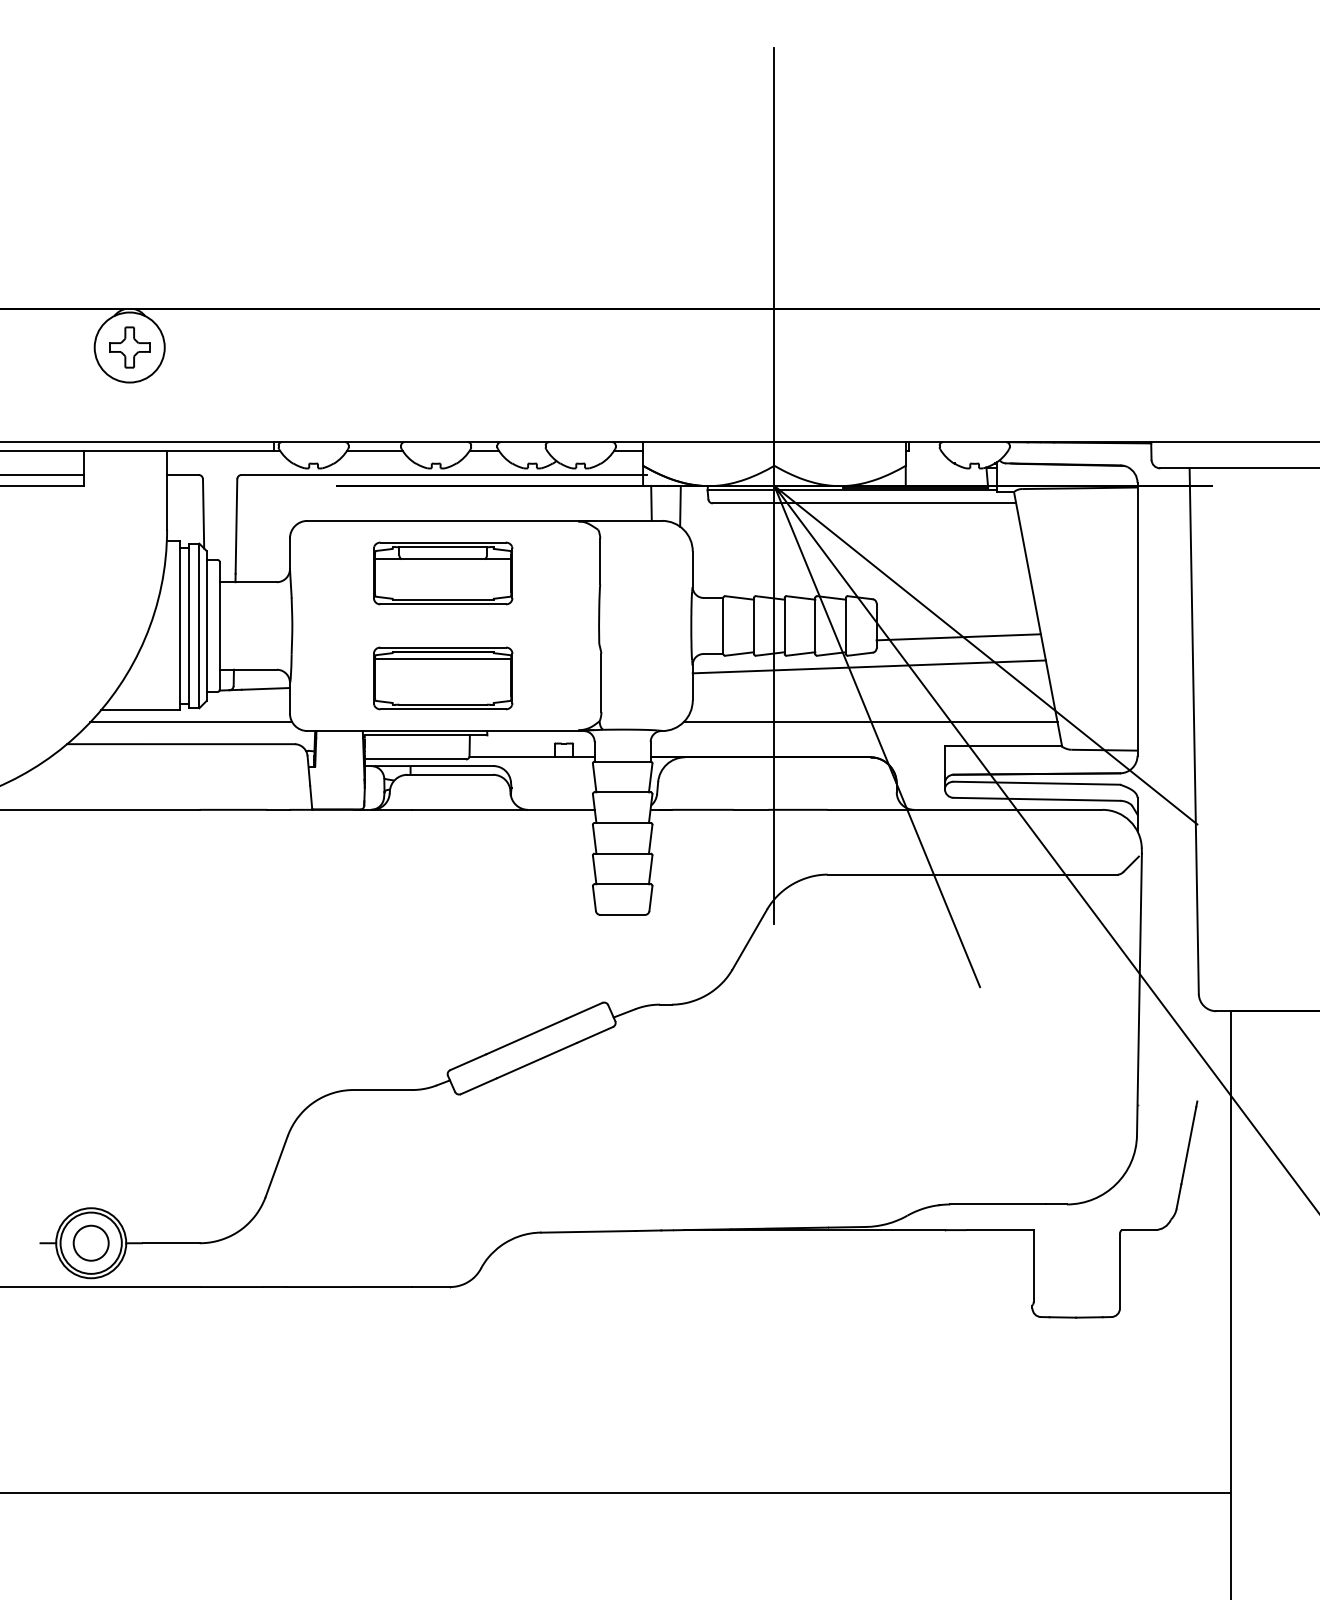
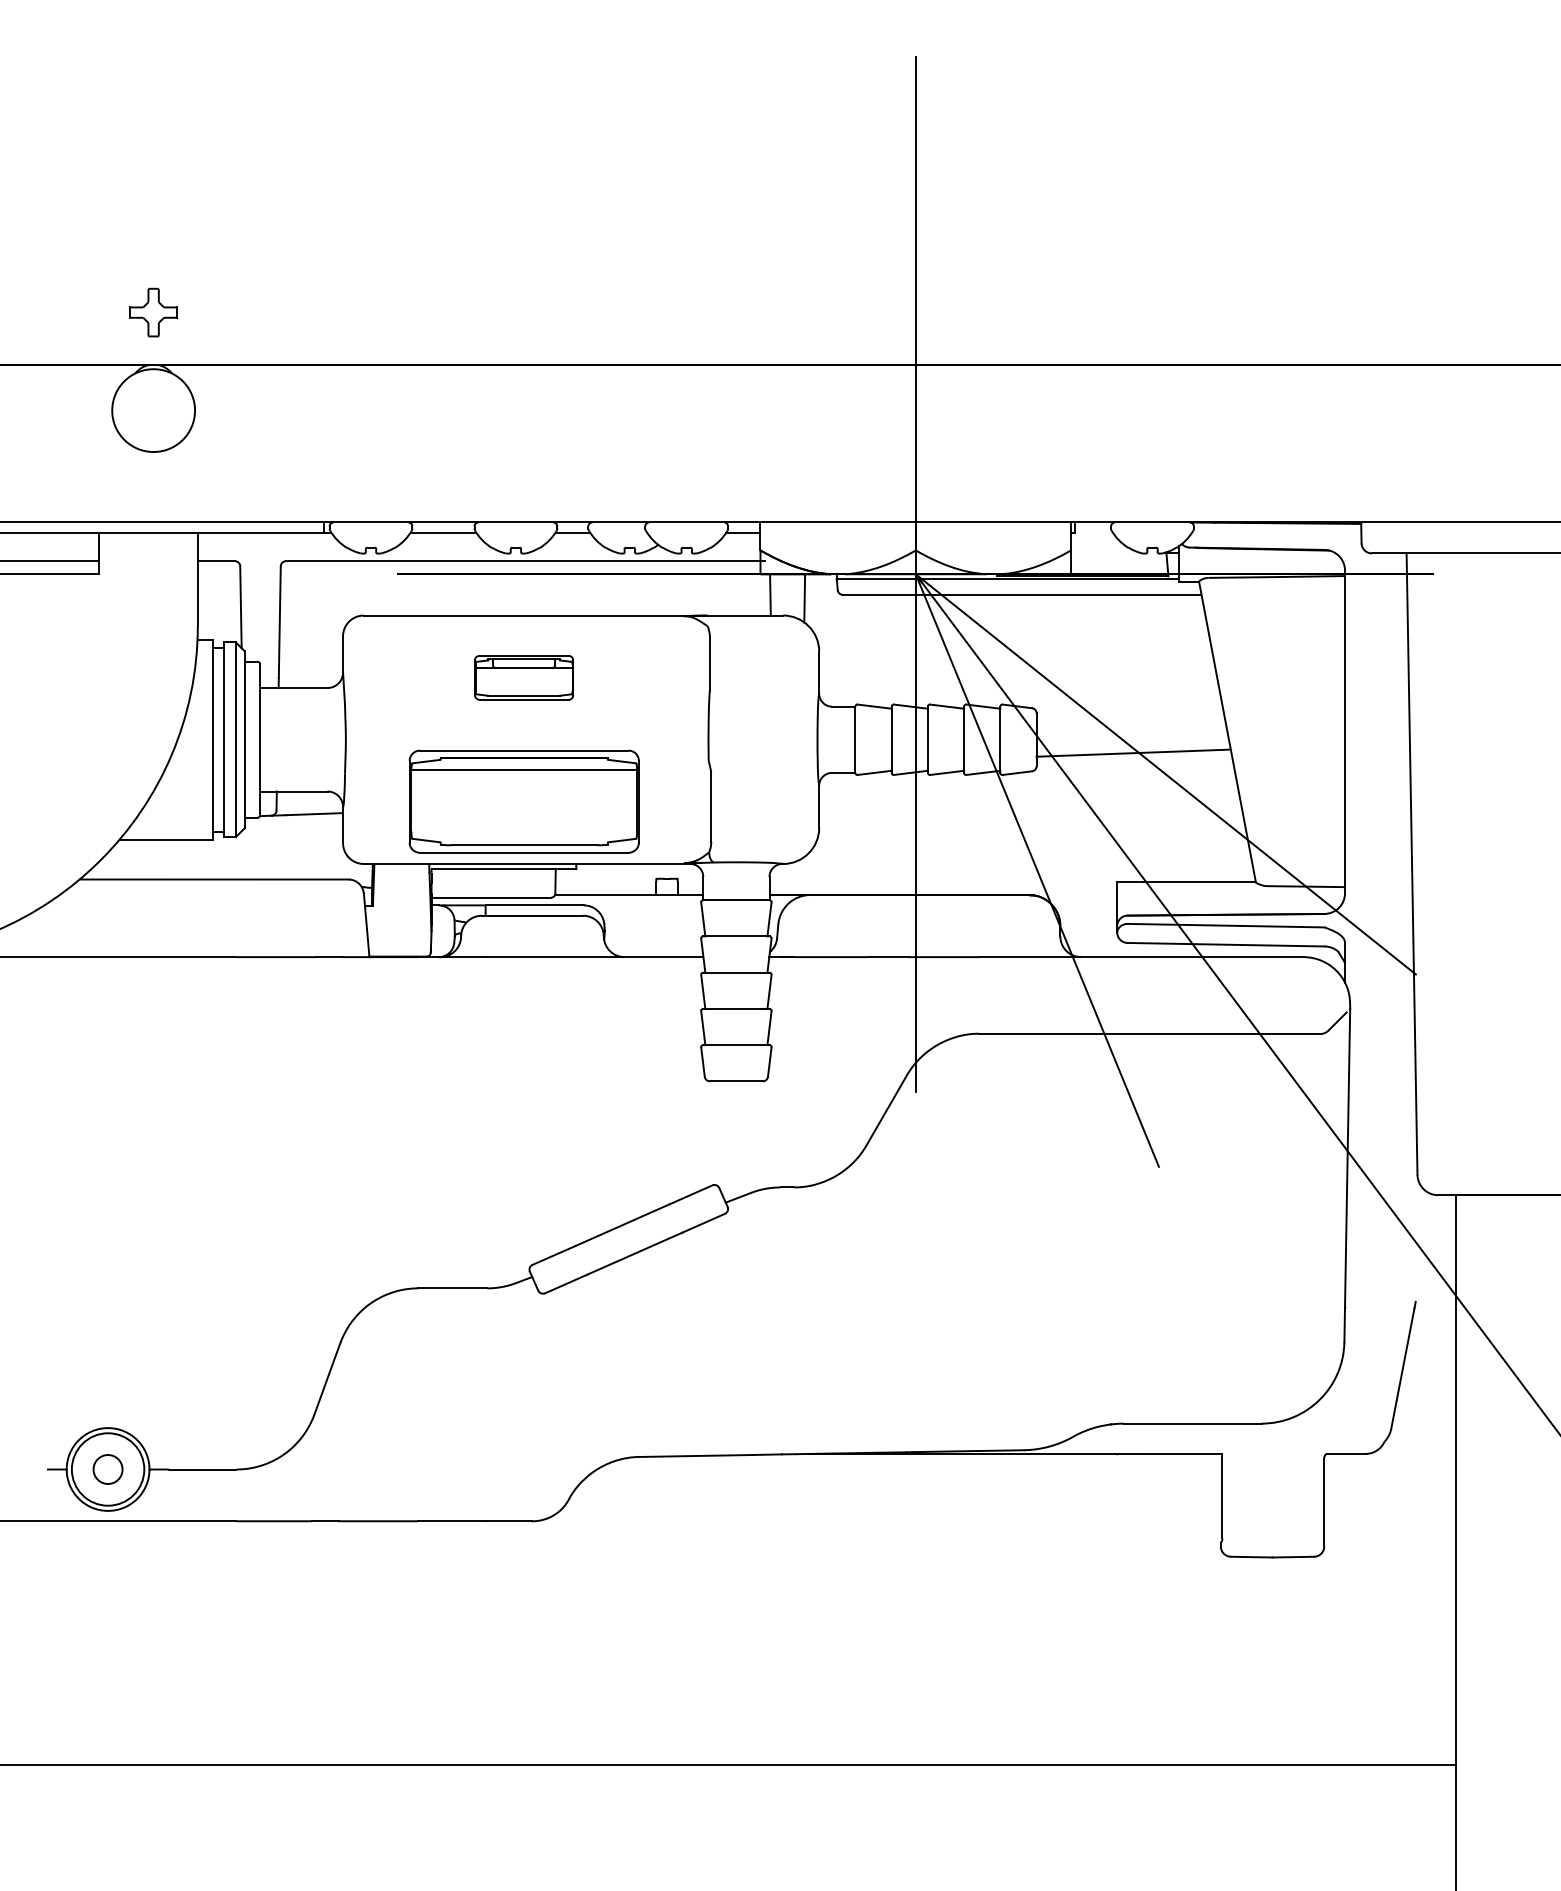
part: (129, 347) -> (153, 312), moved
part: (442, 573) -> (523, 677), size x0.6
line: (868, 666) -> (1027, 787), removed
part: (442, 678) -> (523, 801), size x1.4
line: (191, 722) -> (226, 853), removed
line: (870, 722) -> (1029, 853), removed
circle: (90, 1243) -> (107, 1469), size x0.7

